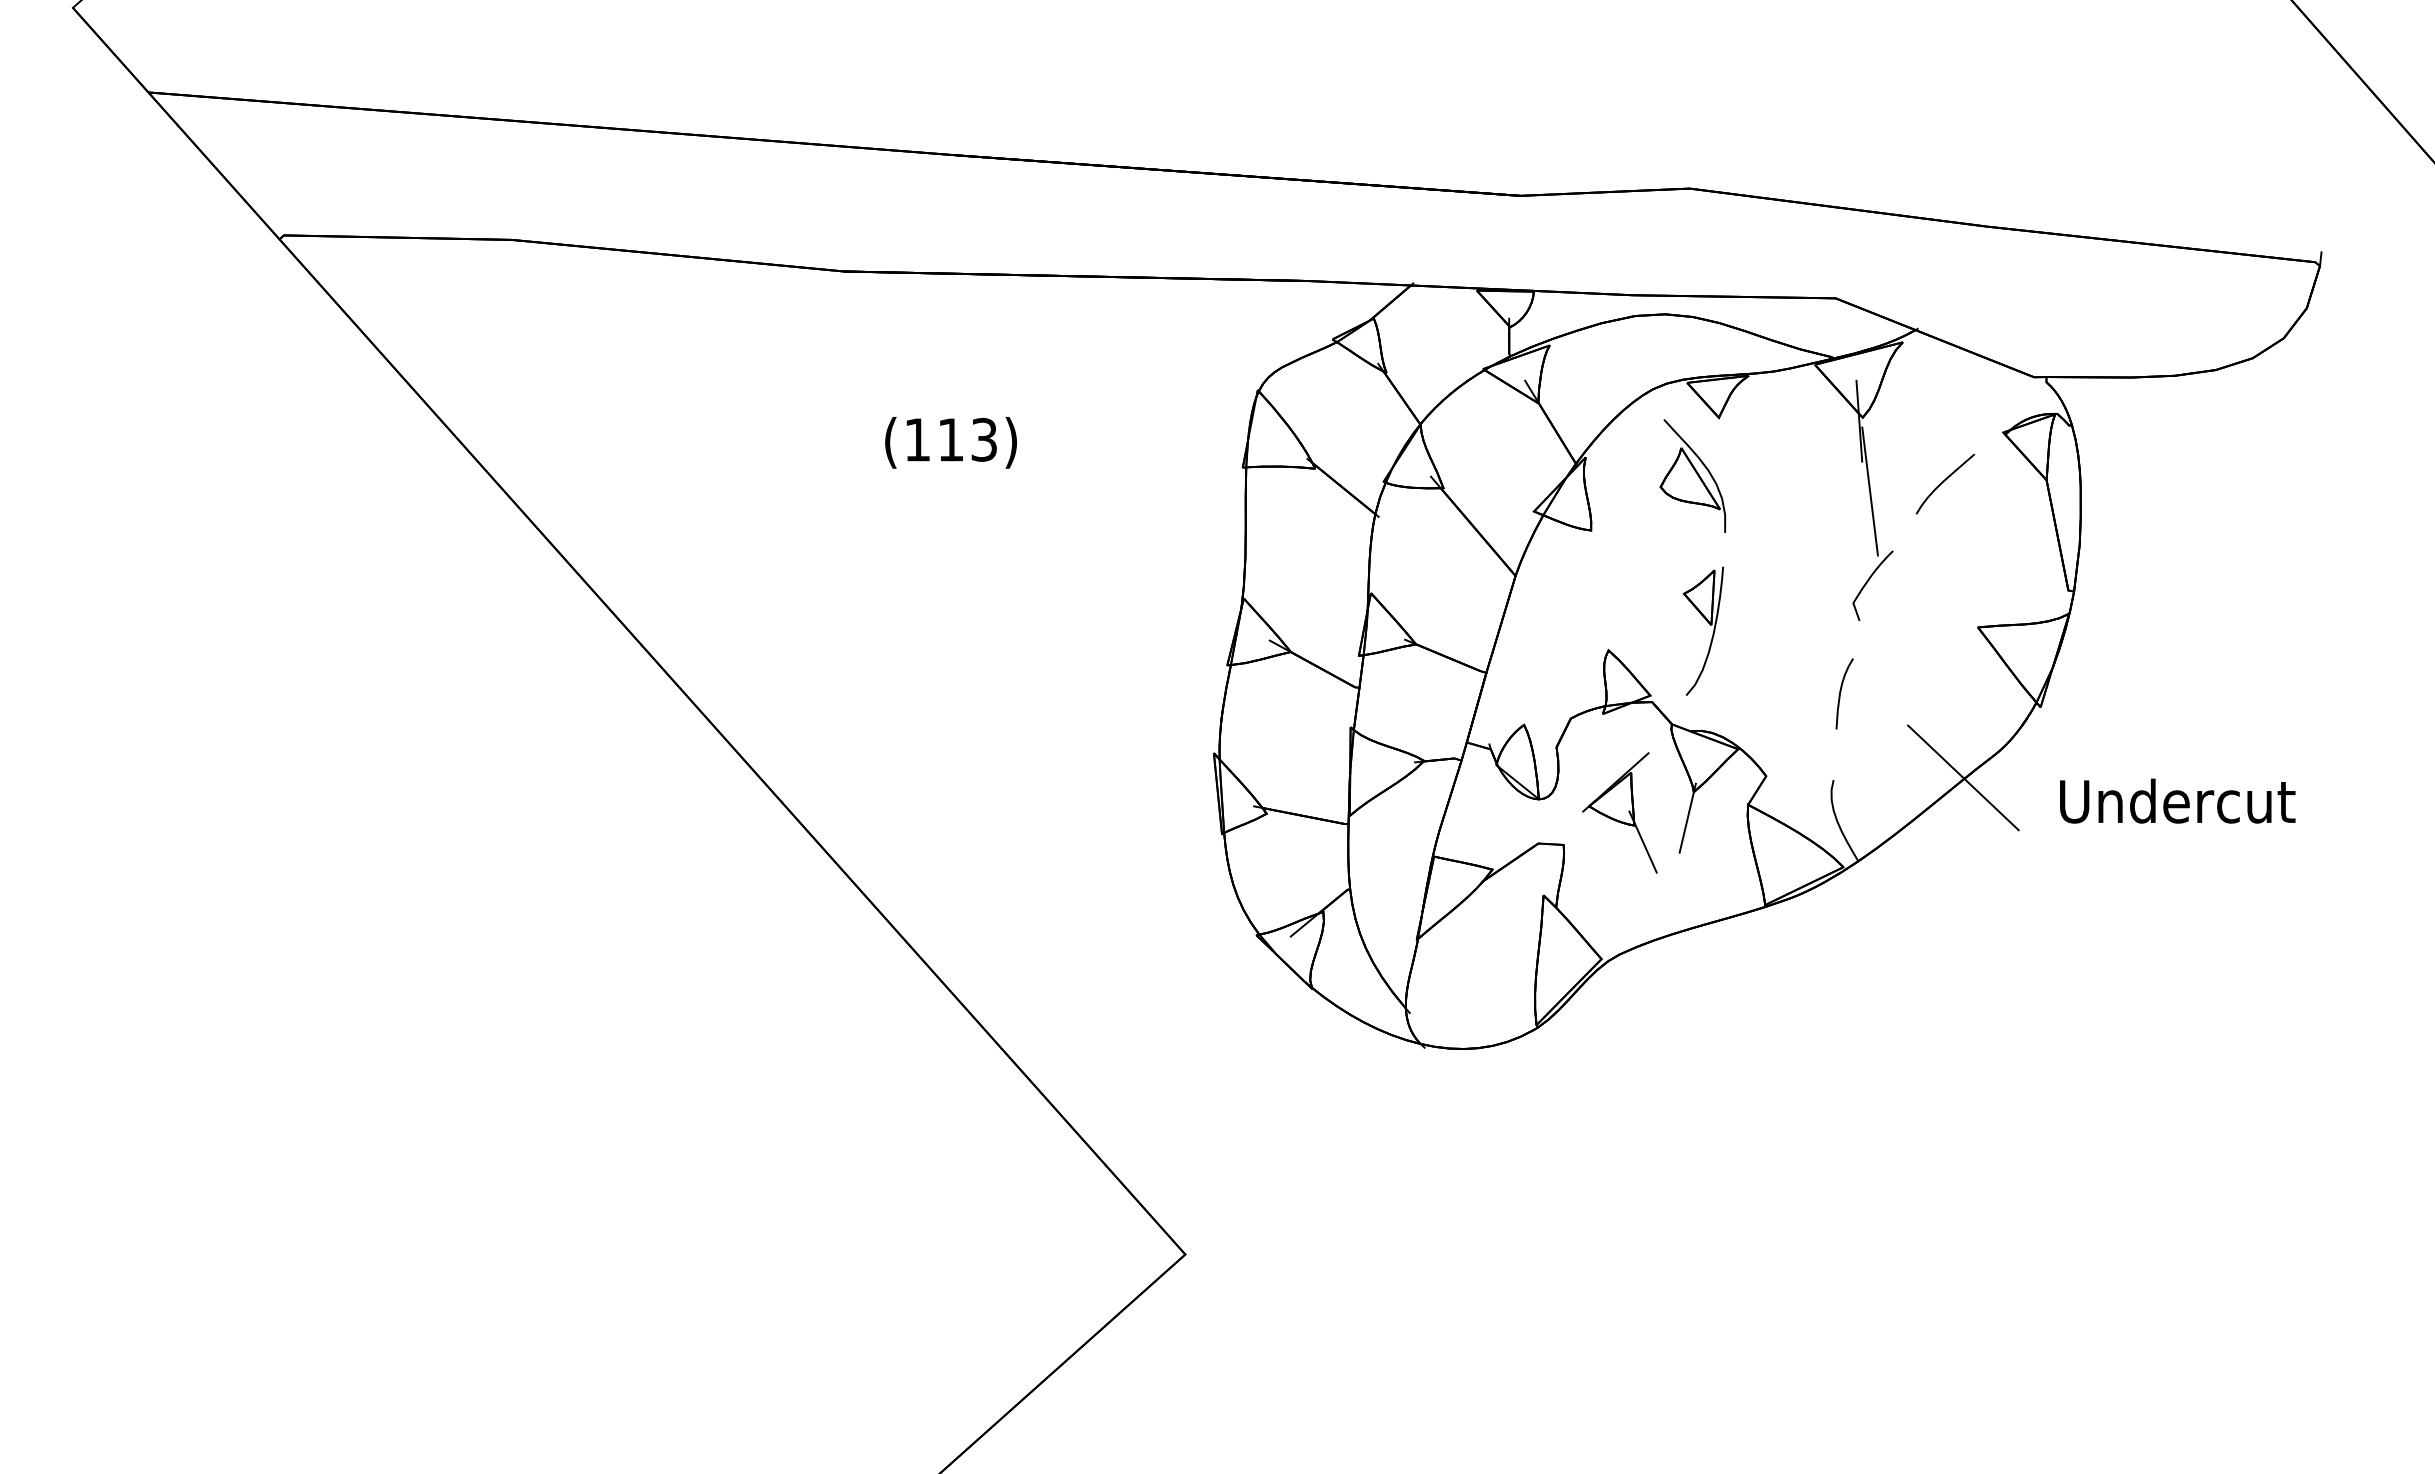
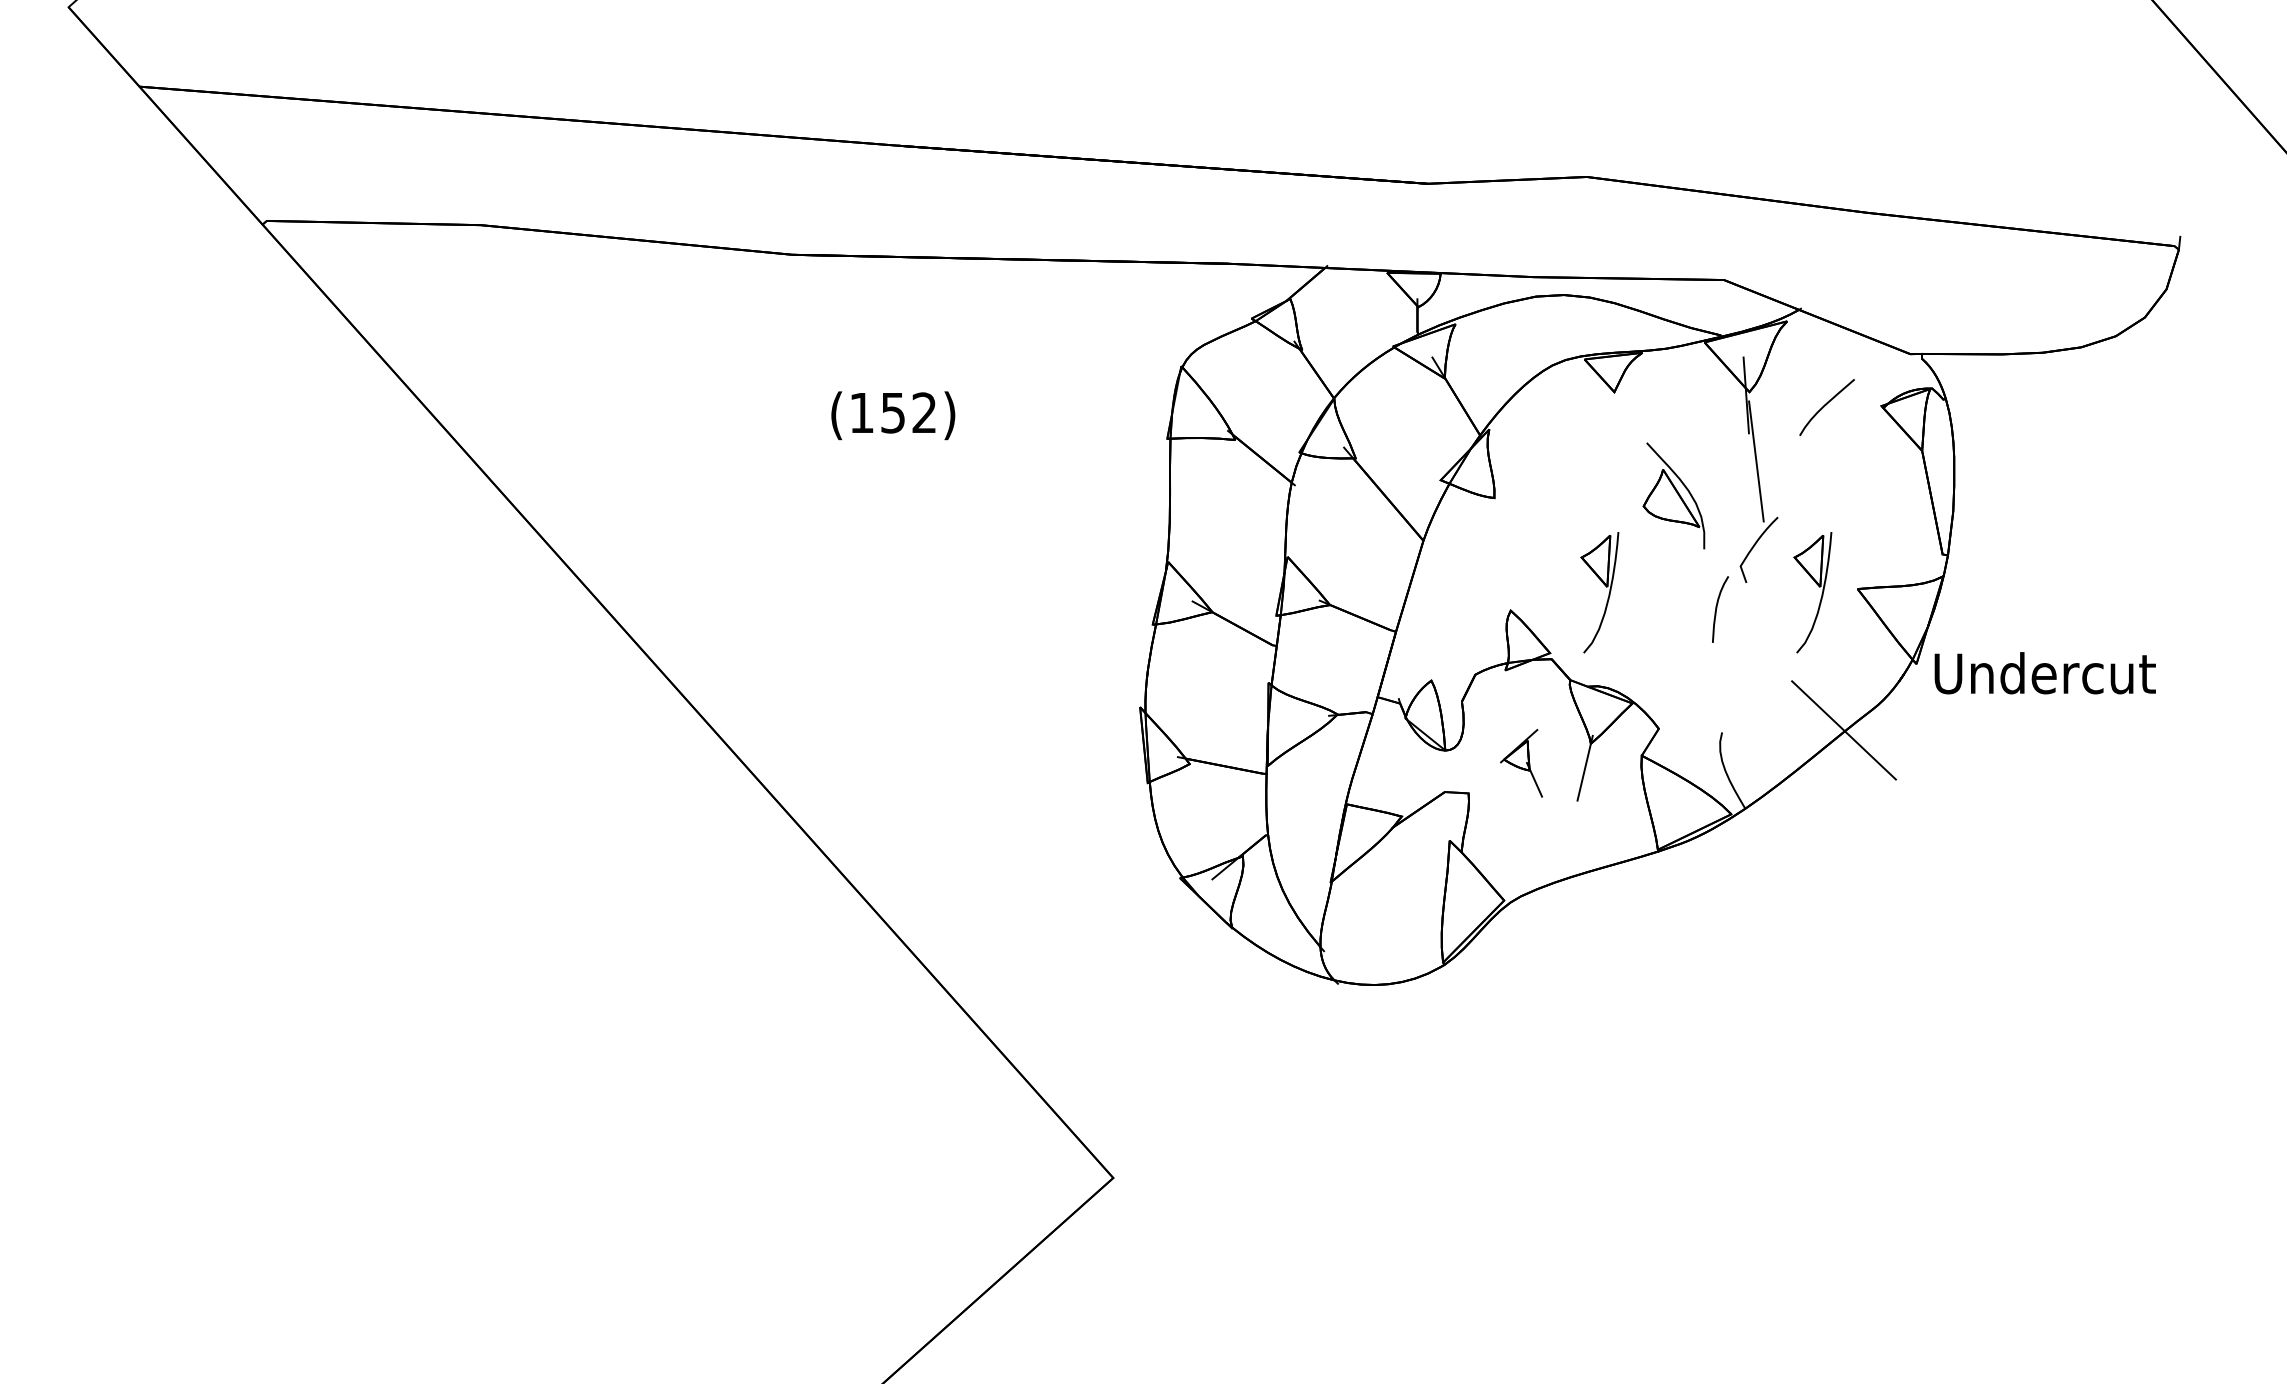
text: (967, 439) -> (908, 412), (113) -> (152)
part: (1692, 475) -> (1673, 495), moved
curve: (1943, 483) -> (1825, 406), moved
part: (1936, 624) -> (1818, 586), added
curve: (1841, 692) -> (1717, 608), moved
text: (2176, 801) -> (2044, 673), moved
part: (1619, 813) -> (1521, 763), size x0.6

